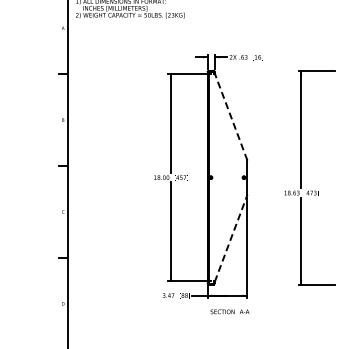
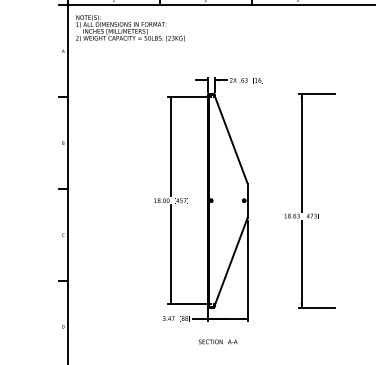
line: (231, 116) -> (231, 139), dashed -> solid
line: (231, 238) -> (231, 261), dashed -> solid
text: (229, 311) -> (217, 341), moved

